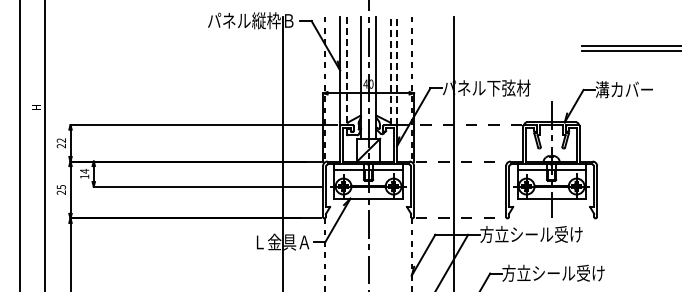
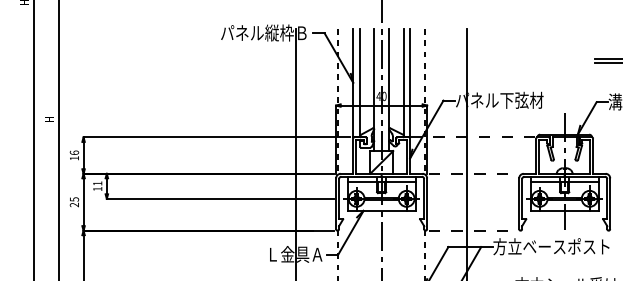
line: (390, 70) -> (403, 82), dashed -> solid
line: (397, 70) -> (410, 82), dashed -> solid
line: (347, 71) -> (360, 83), dashed -> solid
text: (60, 143) -> (73, 155), 22 -> 16
text: (84, 170) -> (97, 182), 14 -> 11
text: (553, 233) -> (566, 245), 方立シール受け -> 方立ベースポスト

